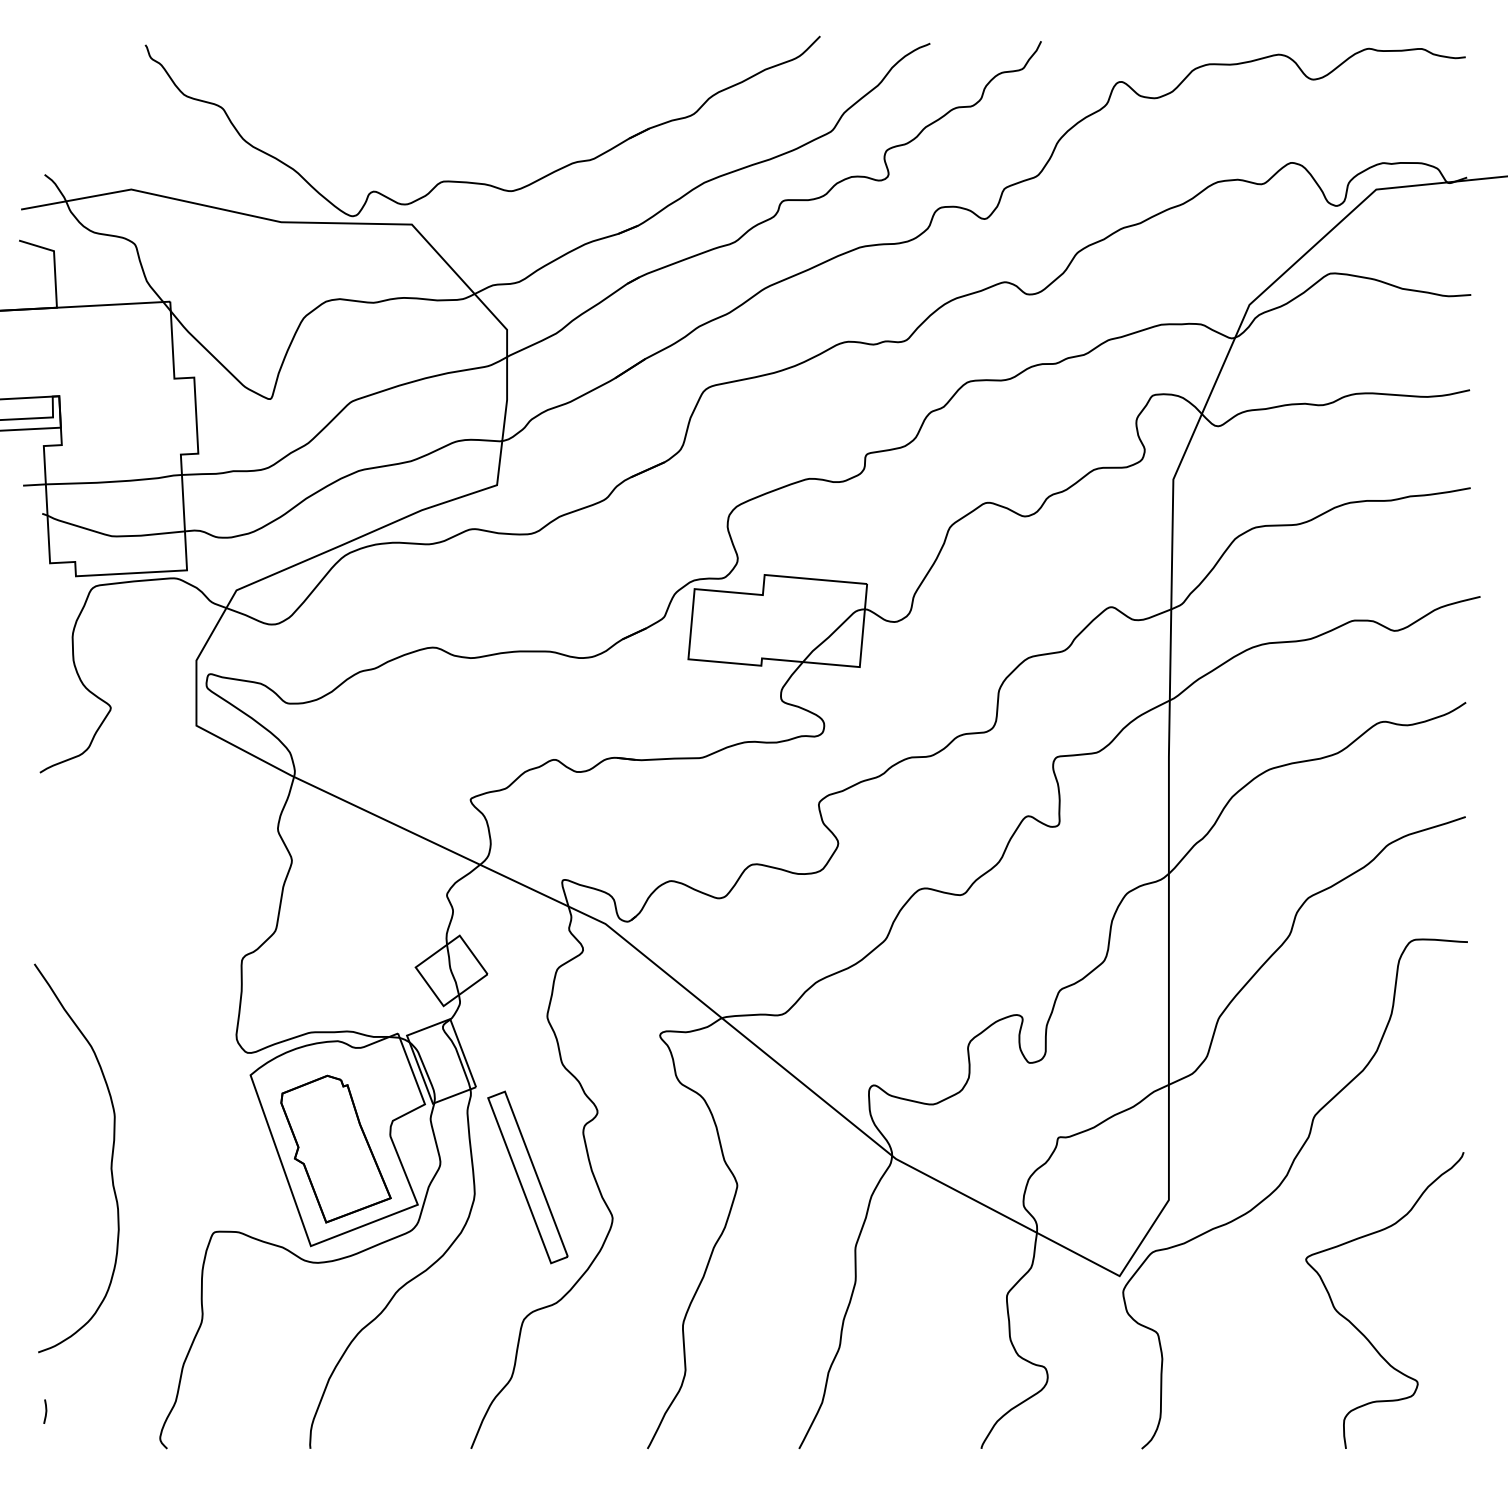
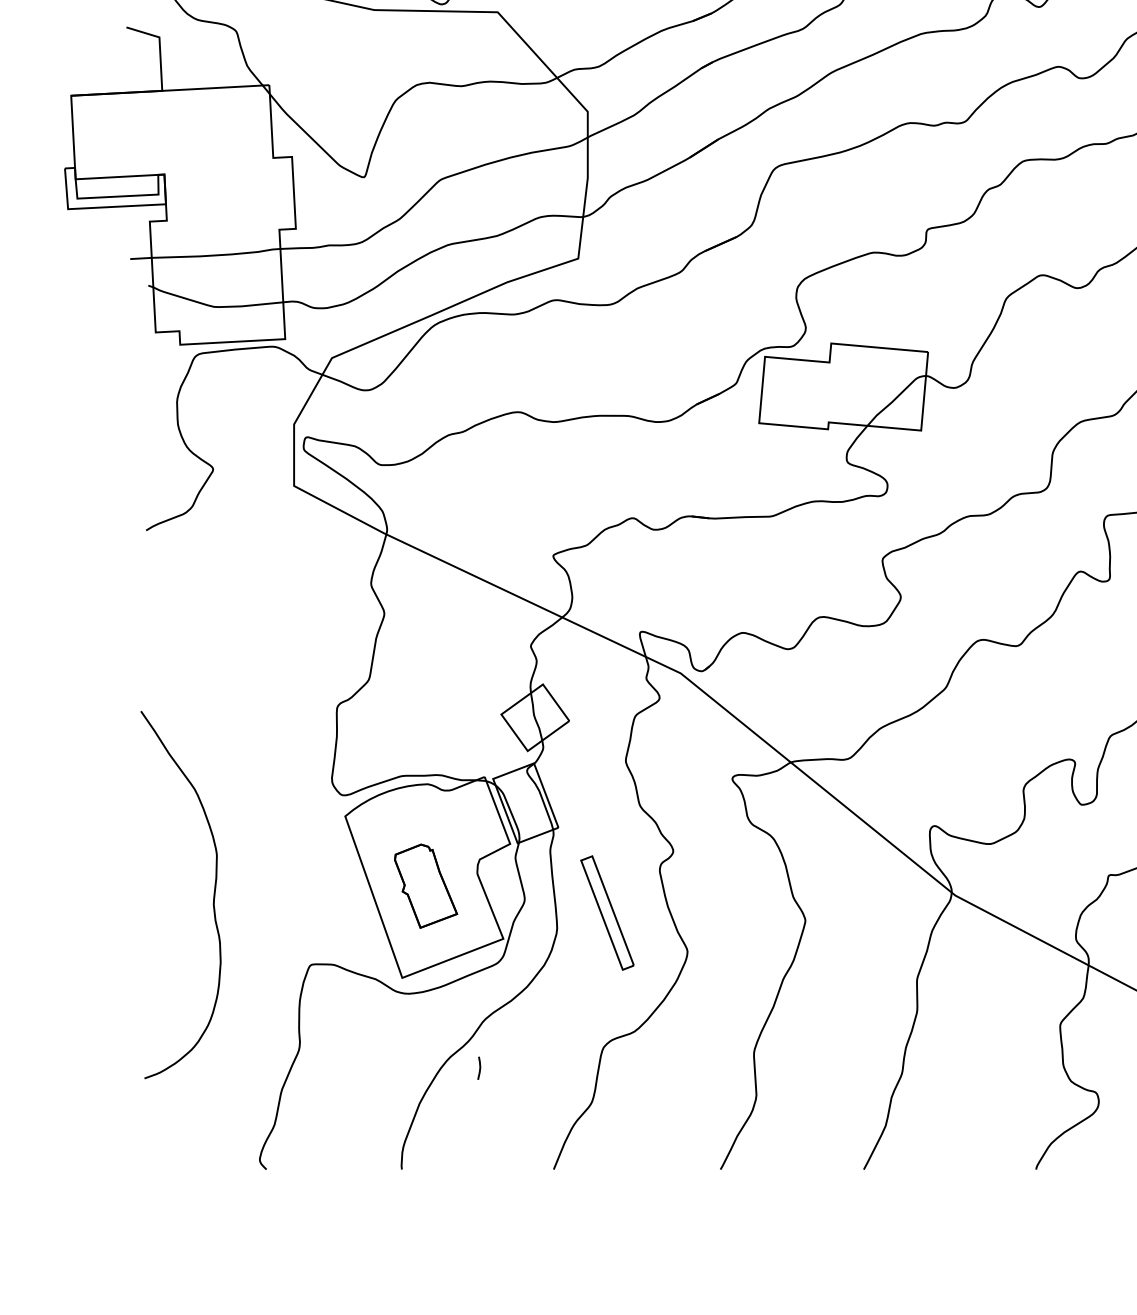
part: (335, 1148) -> (425, 885), size x0.6
part: (527, 1177) -> (607, 913), size x0.7
line: (45, 1411) -> (479, 1068), moved

